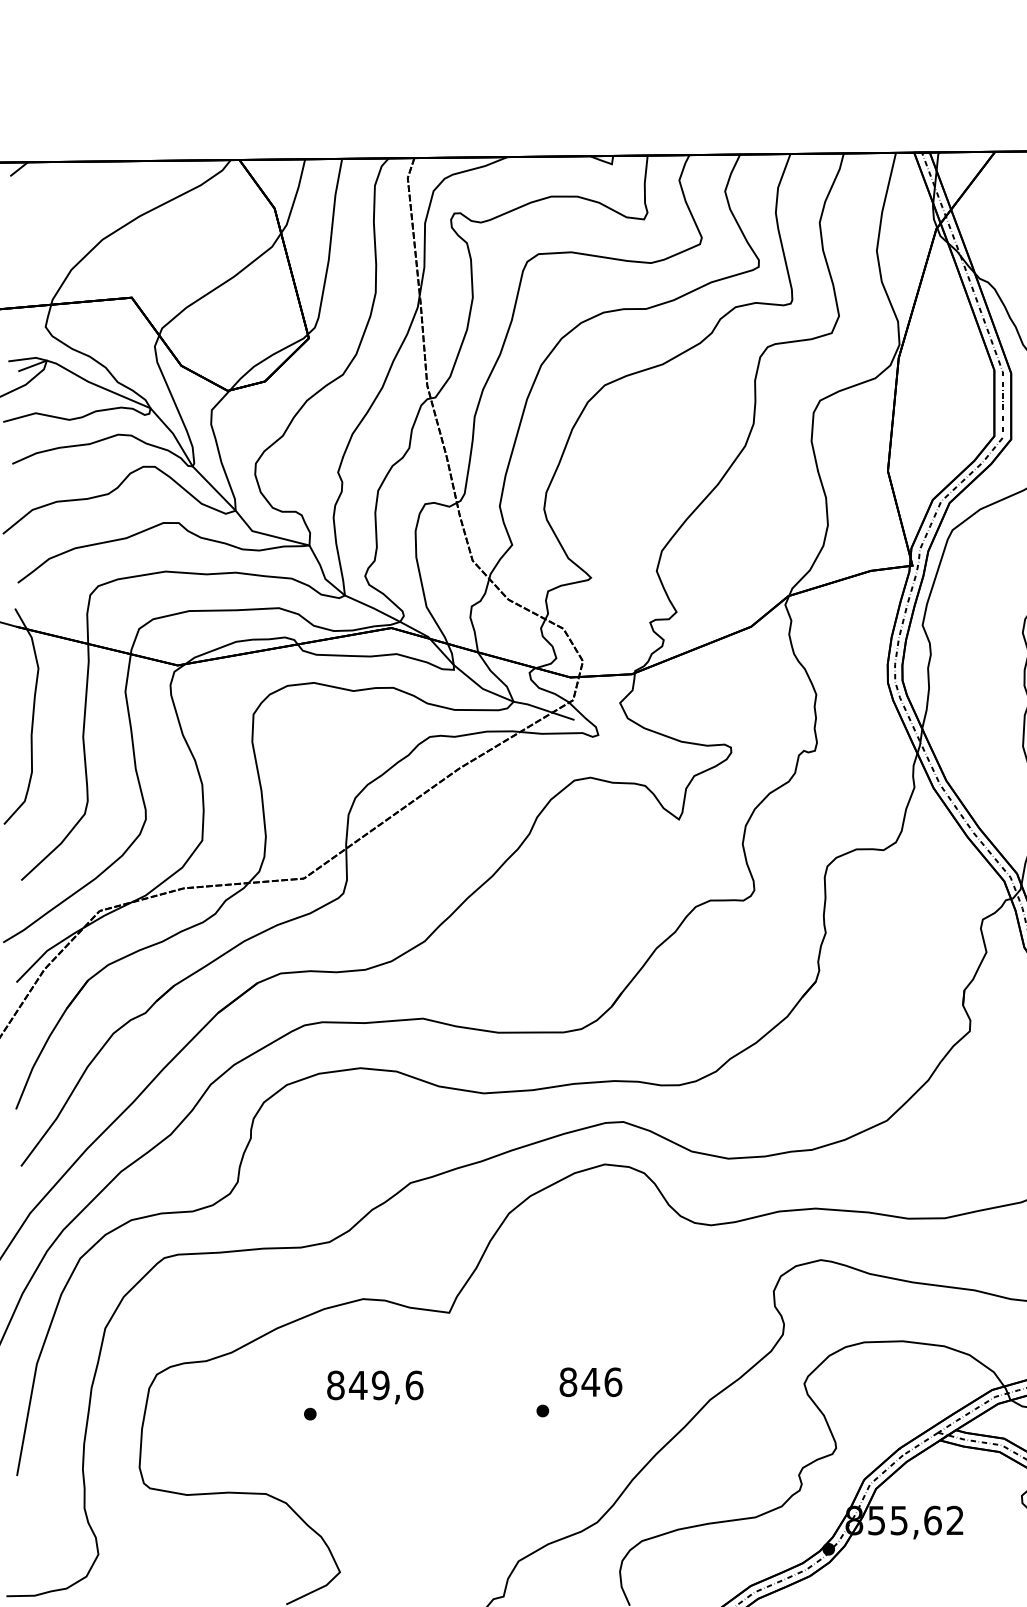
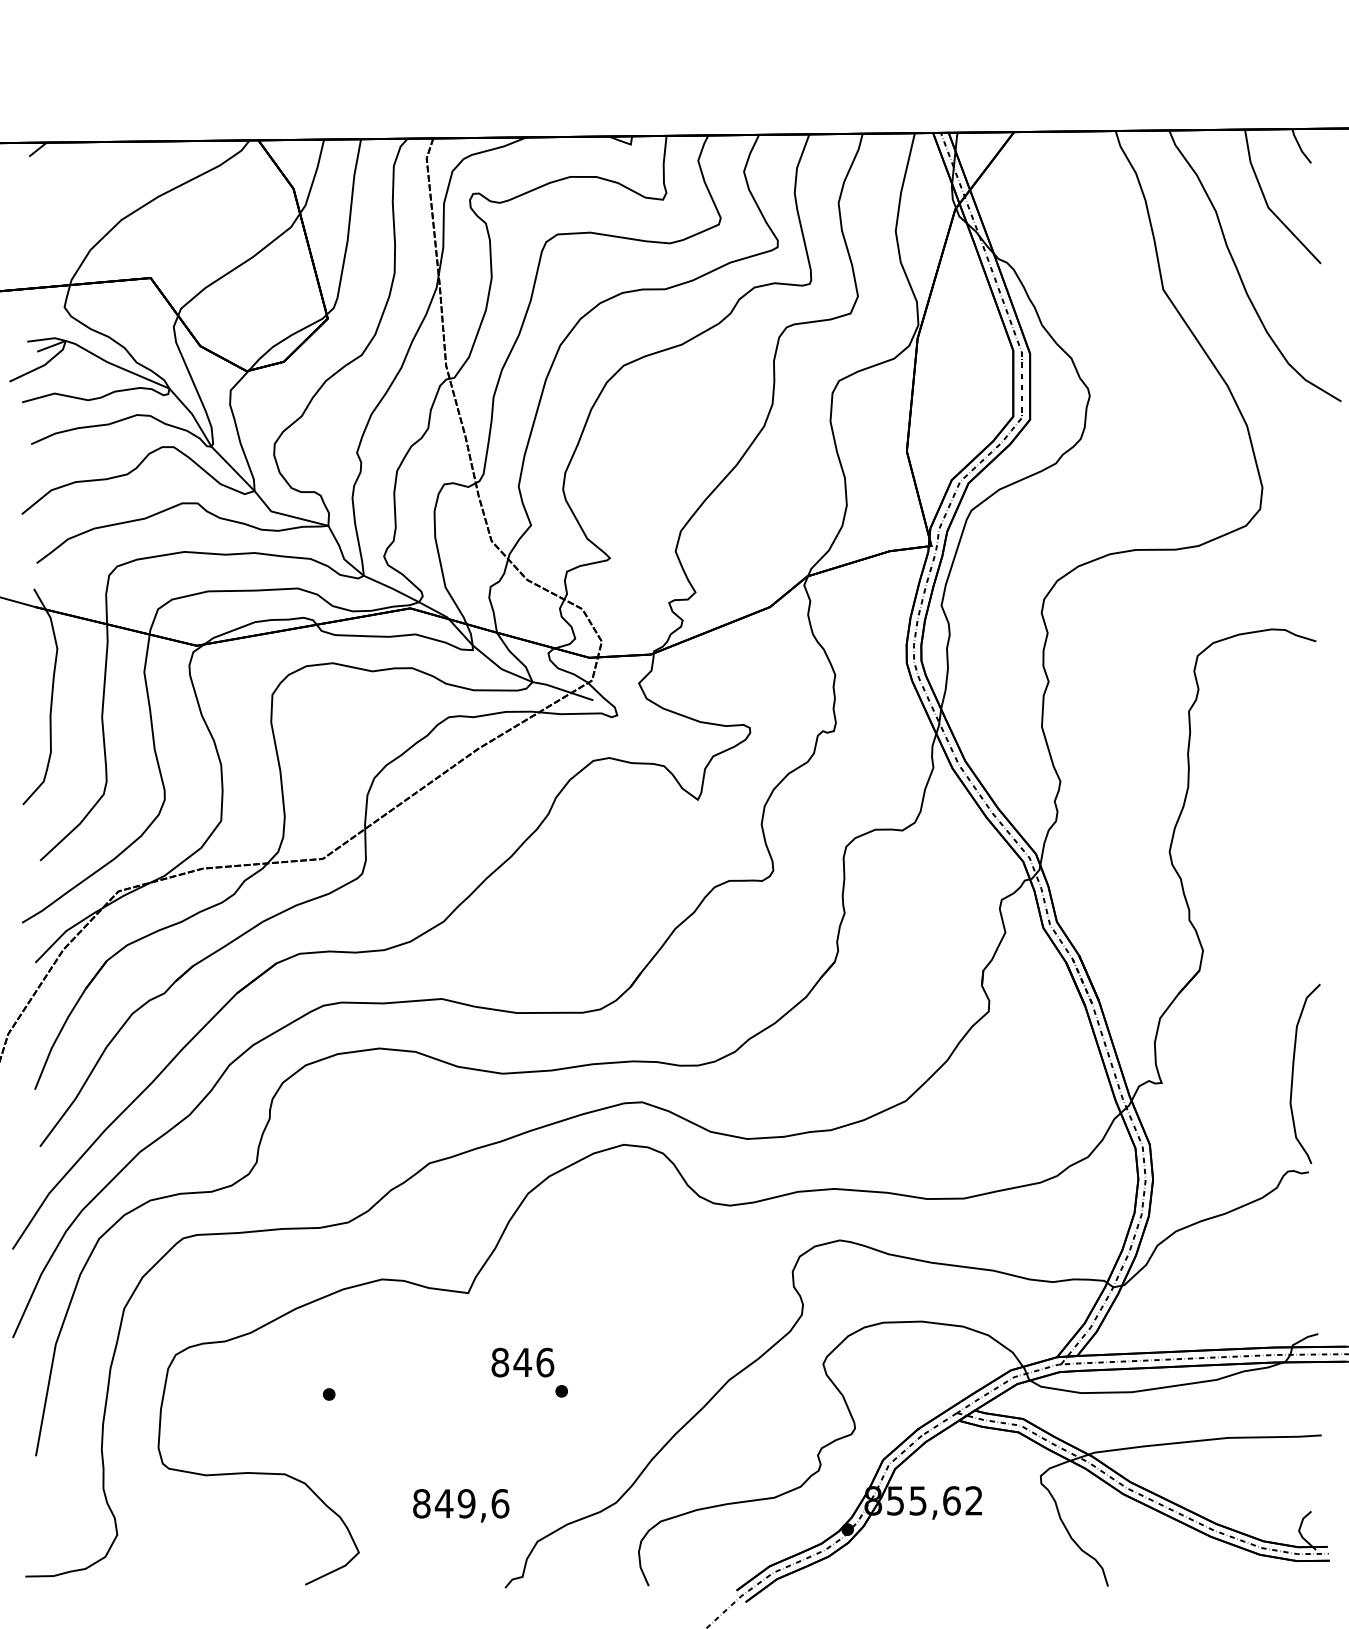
text: (590, 1382) -> (522, 1362), moved
text: (375, 1387) -> (461, 1505), moved

